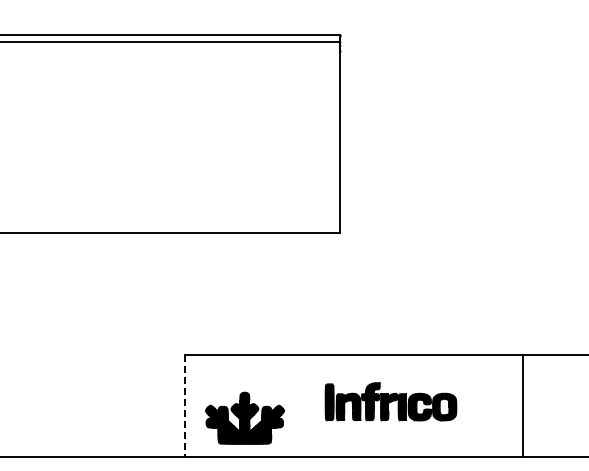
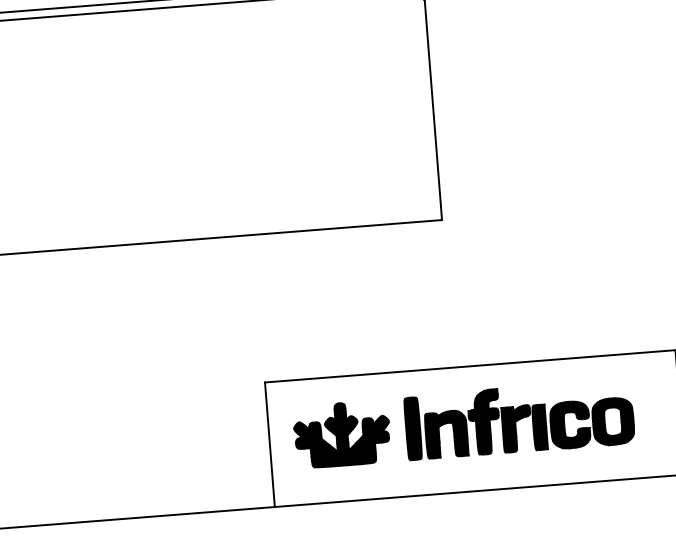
part: (390, 401) -> (518, 419), size x1.43
line: (185, 406) -> (270, 445), dashed -> solid
part: (244, 417) -> (341, 433), moved

